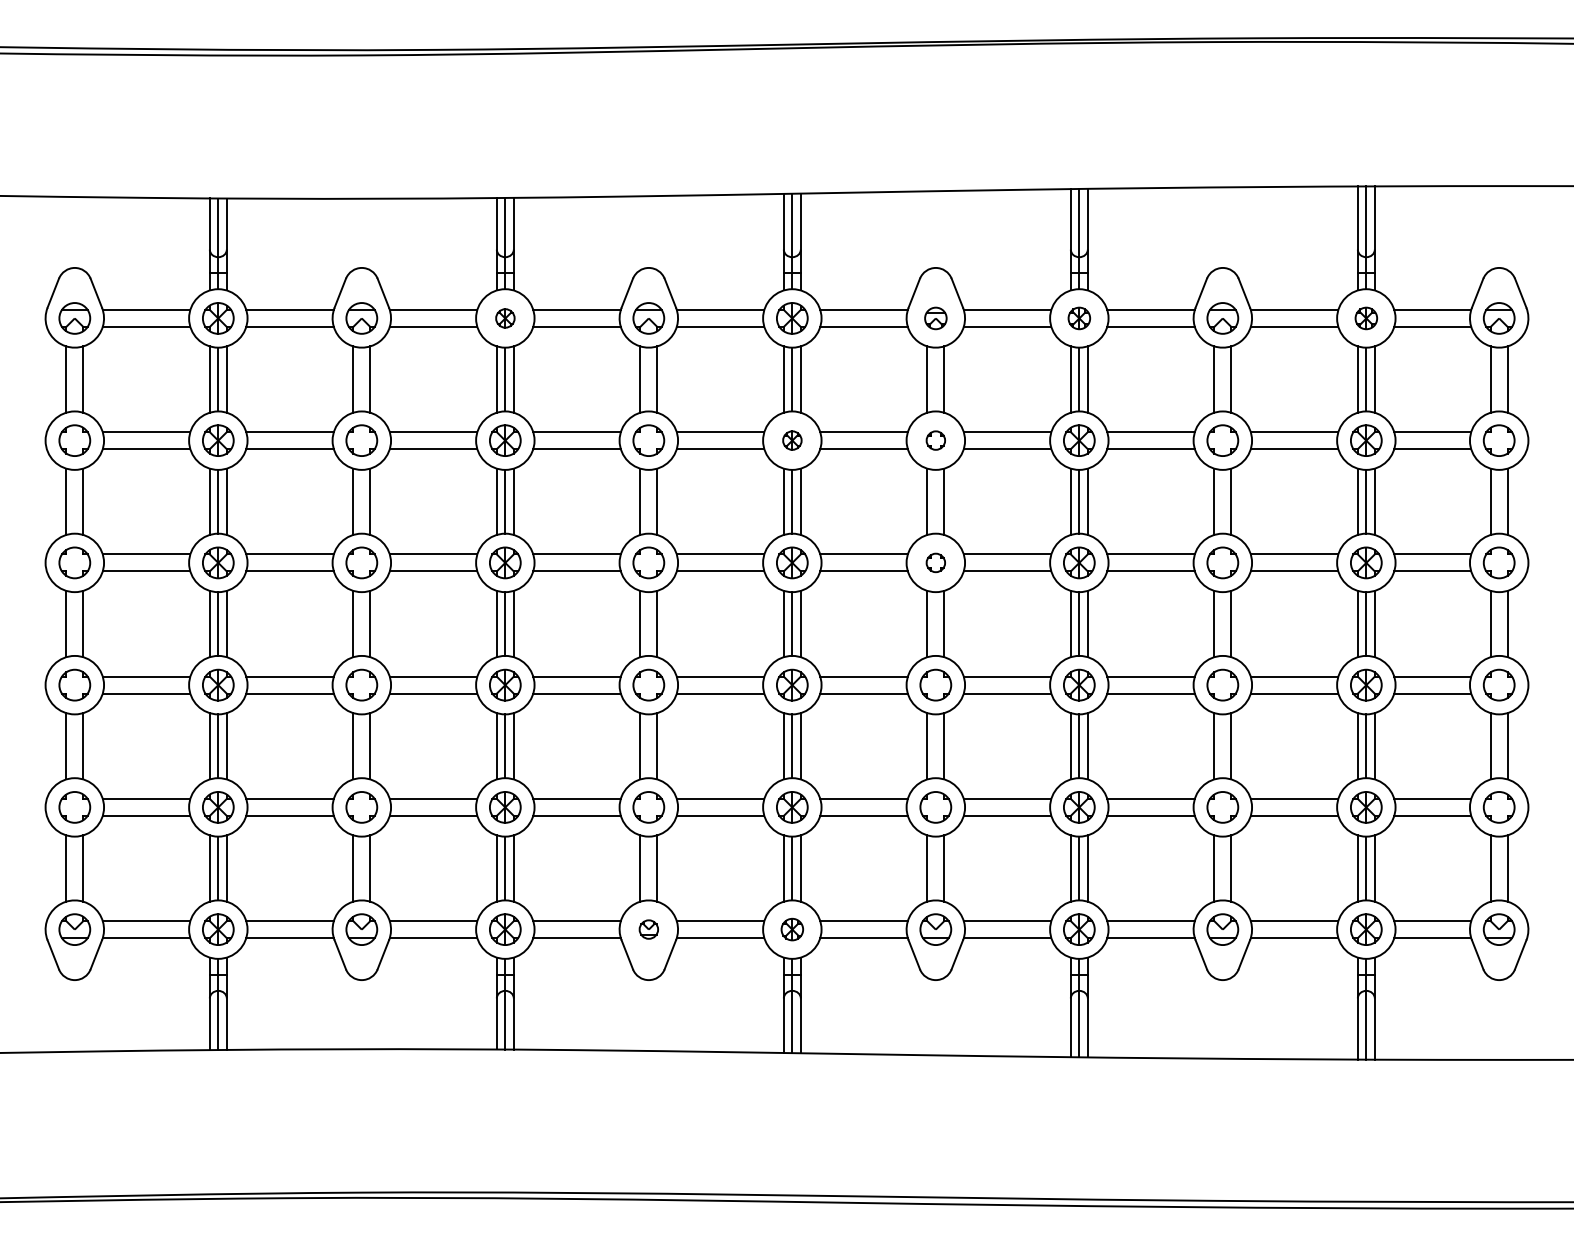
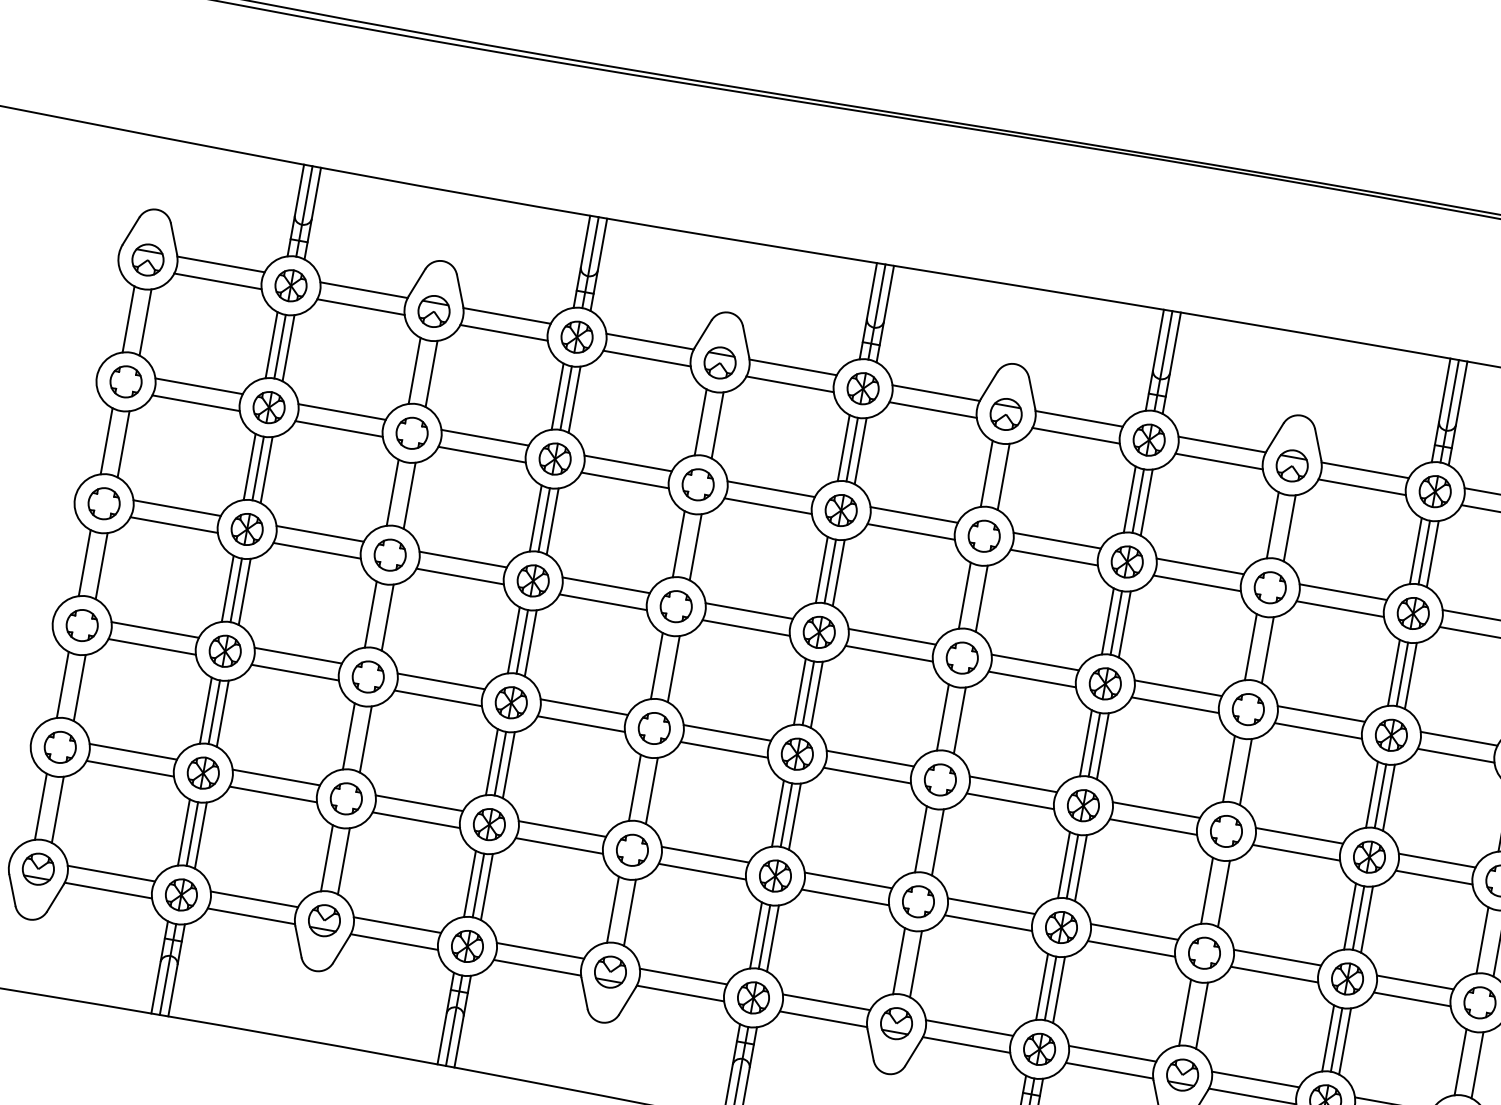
part: (505, 318) -> (577, 337), size x1.67
part: (935, 318) -> (1005, 414), size x1.43
part: (1079, 318) -> (1149, 440), size x1.43
part: (1366, 318) -> (1435, 491), size x1.43
part: (792, 440) -> (841, 510), size x1.67
part: (935, 440) -> (983, 536), size x1.67
part: (935, 562) -> (962, 657), size x1.67
part: (648, 929) -> (610, 971), size x1.67
part: (792, 929) -> (753, 997), size x1.43

